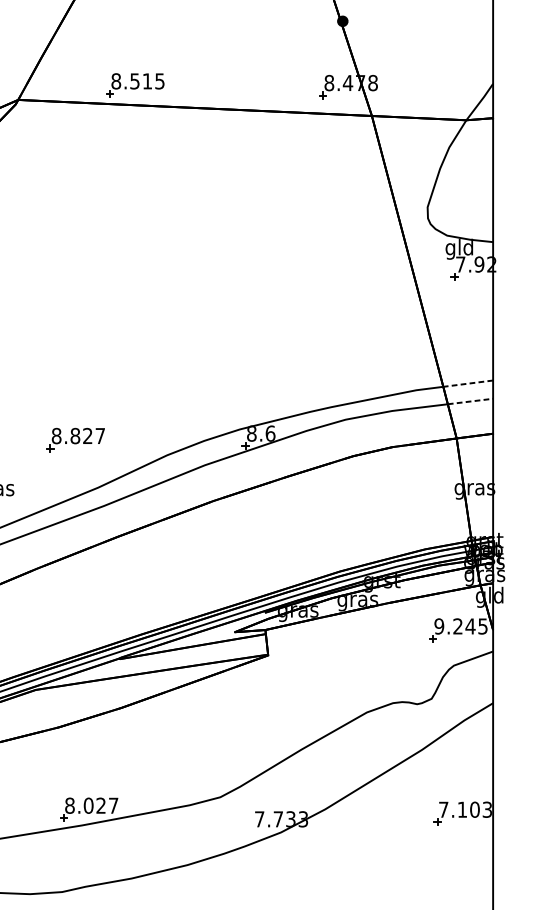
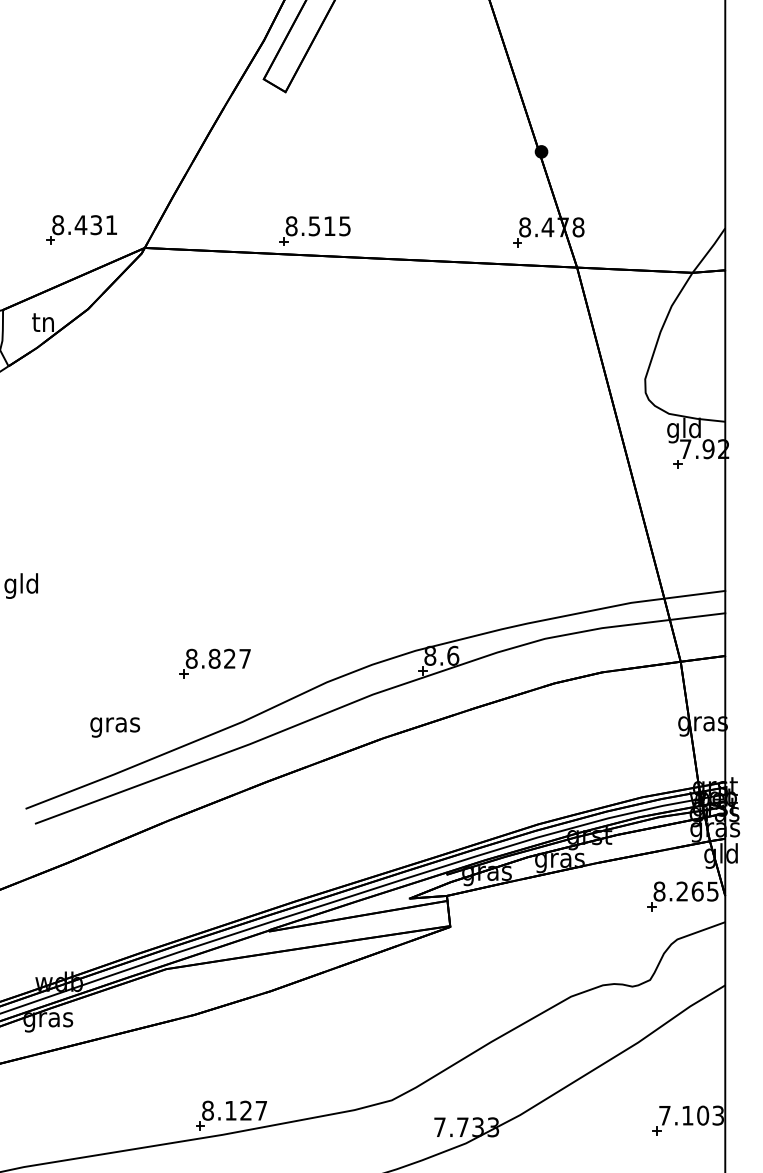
part: (134, 84) -> (314, 230), moved
line: (467, 383) -> (694, 594), dashed -> solid
line: (470, 401) -> (697, 616), dashed -> solid
text: (454, 626) -> (678, 891), 9.245 -> 8.265
text: (88, 805) -> (230, 1110), 8.027 -> 8.127

